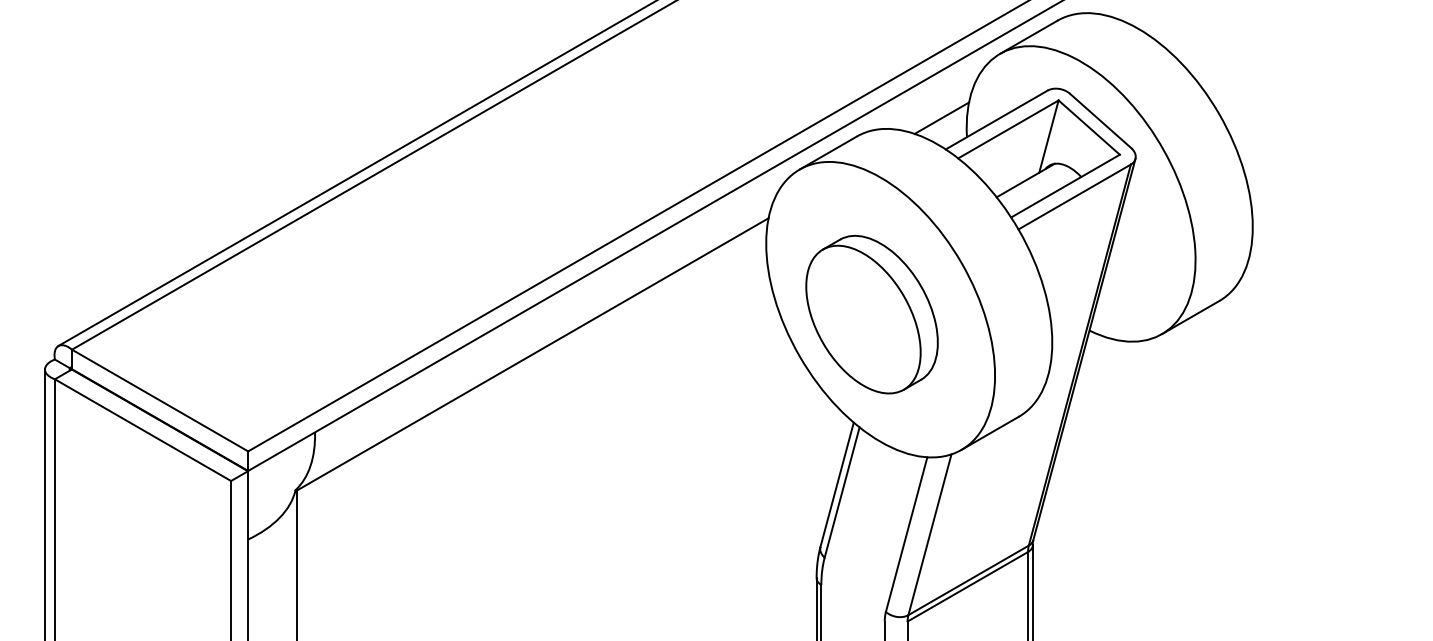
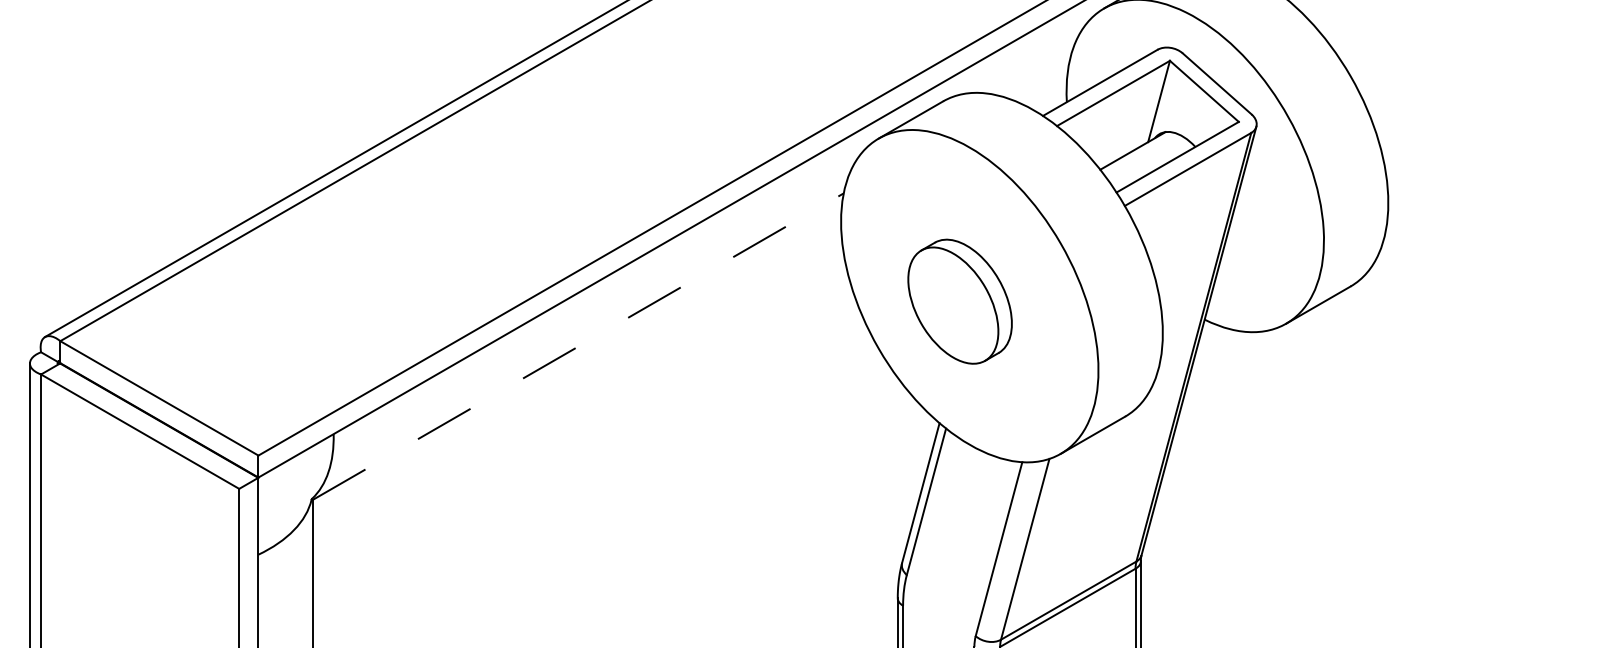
line: (941, 117) -> (1038, 80), removed
part: (871, 314) -> (959, 301), size x0.7
line: (533, 354) -> (579, 346), solid -> dashed

